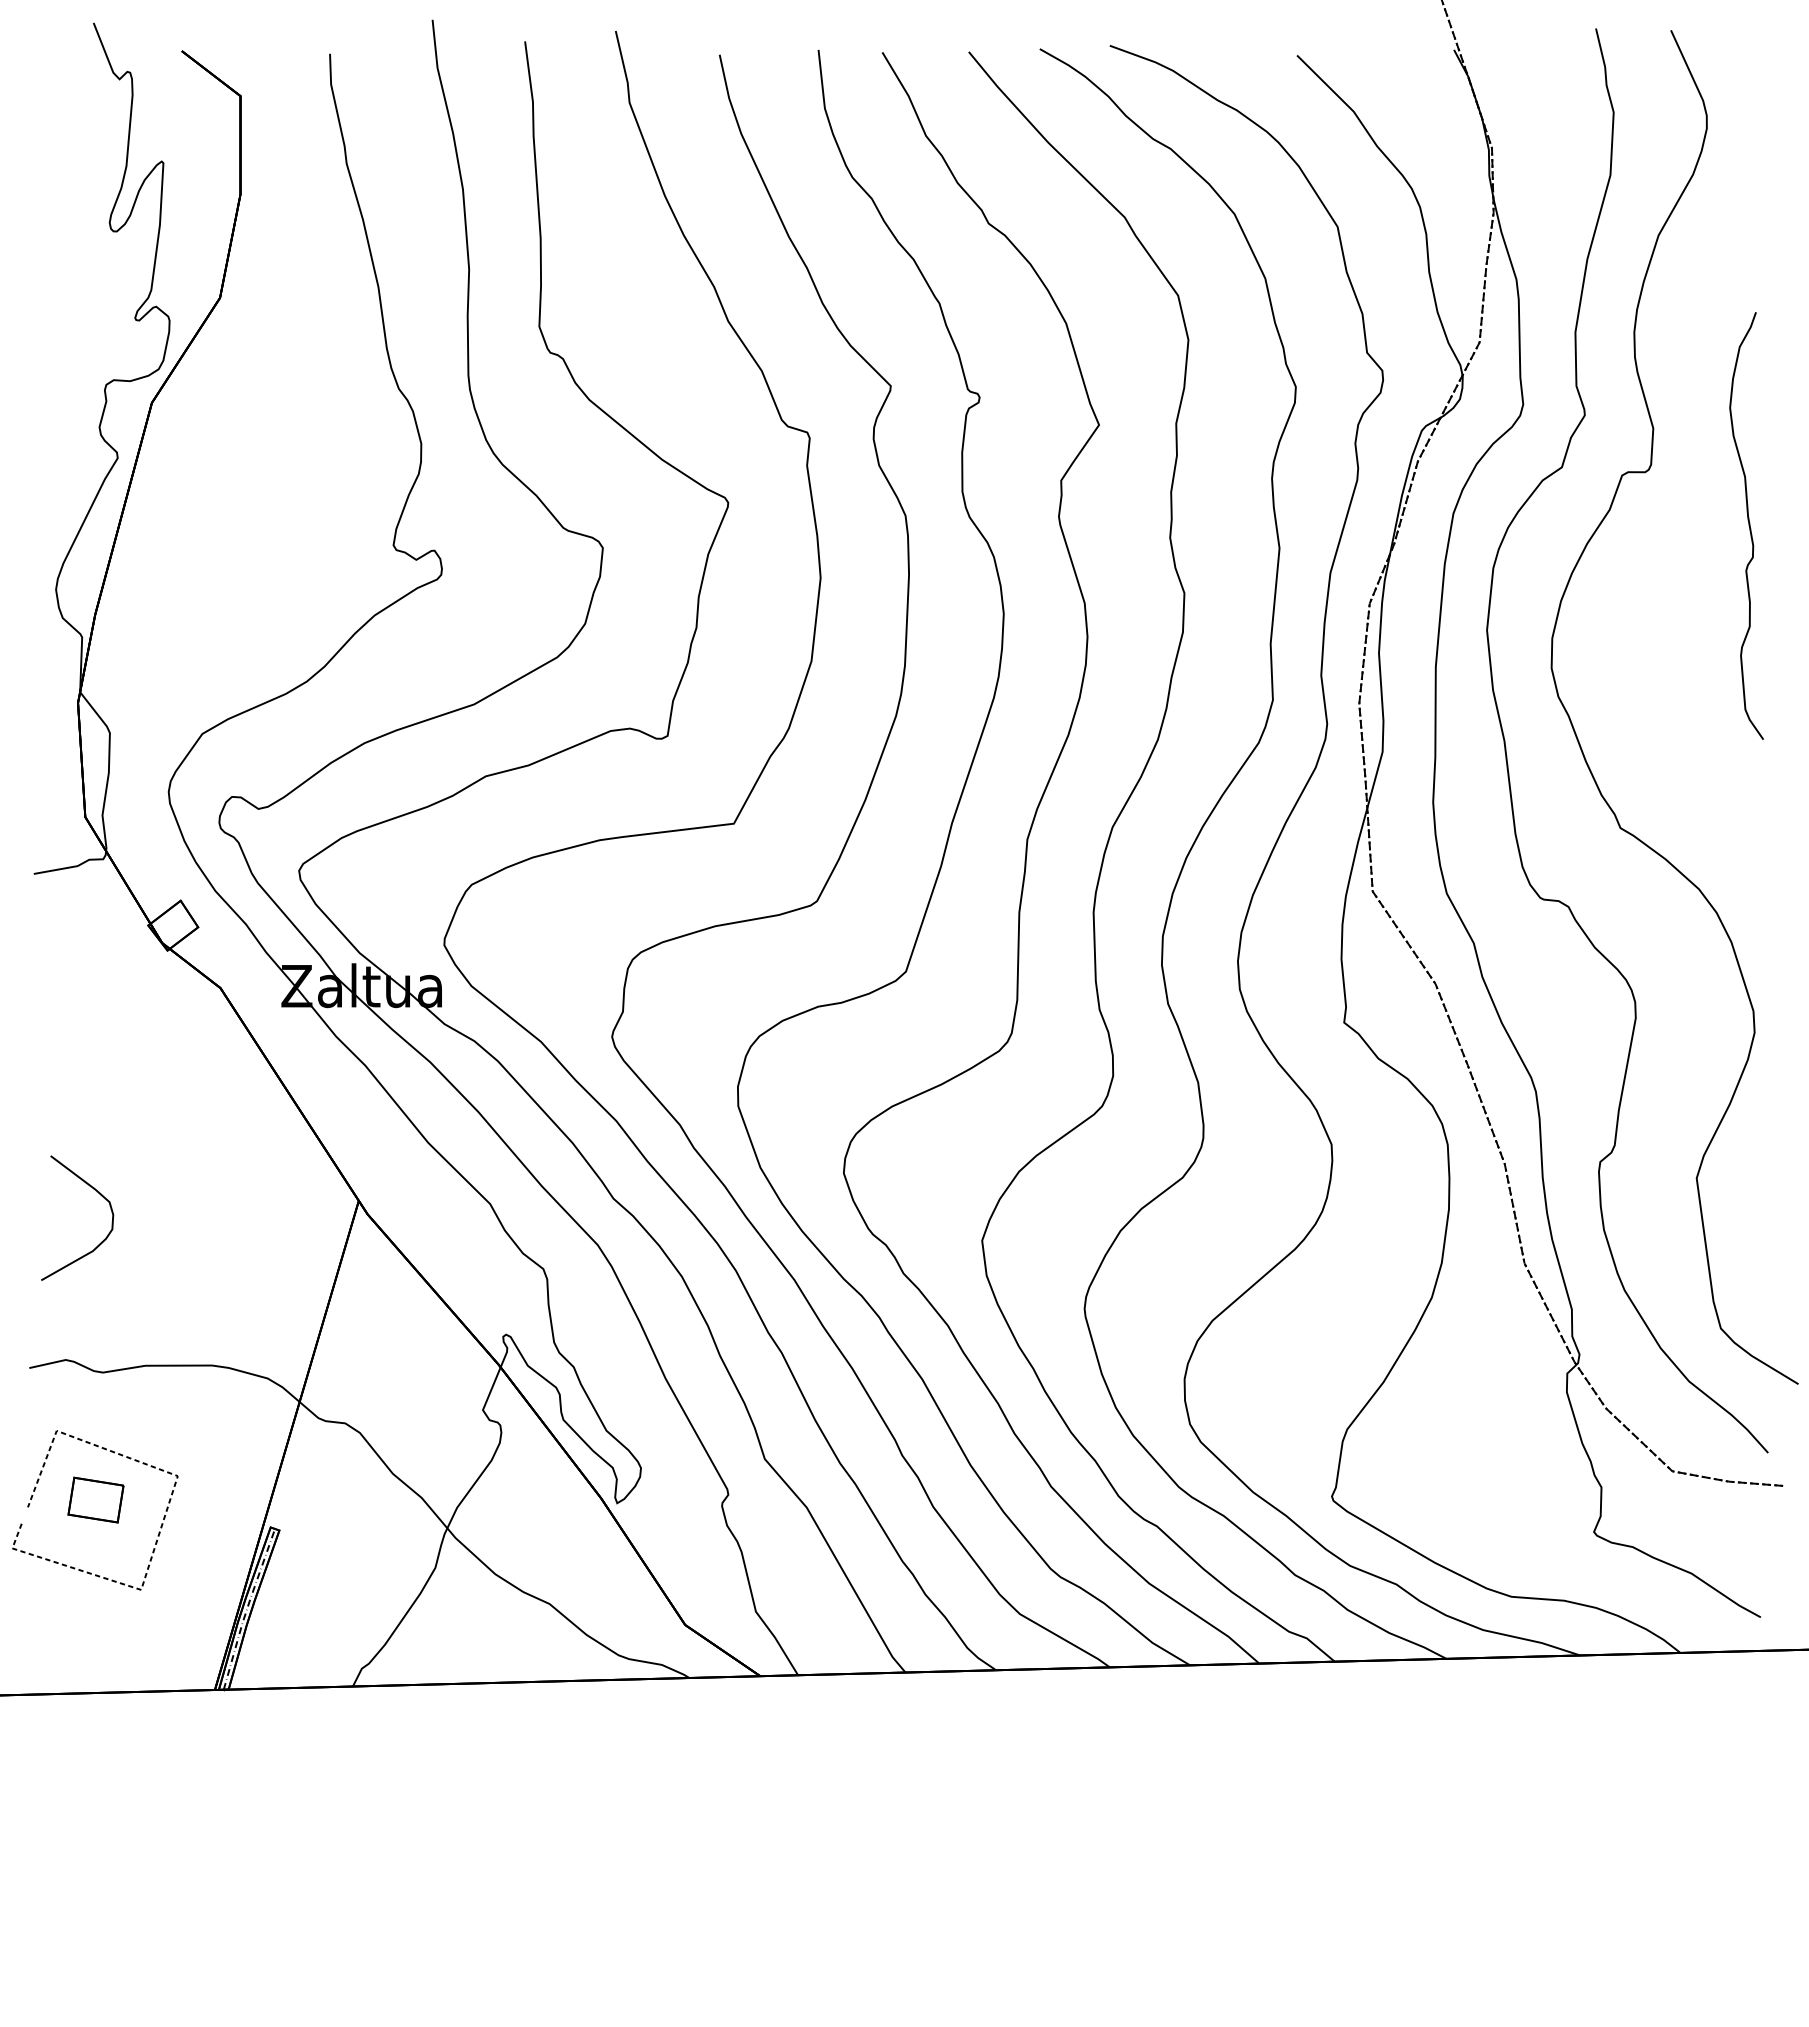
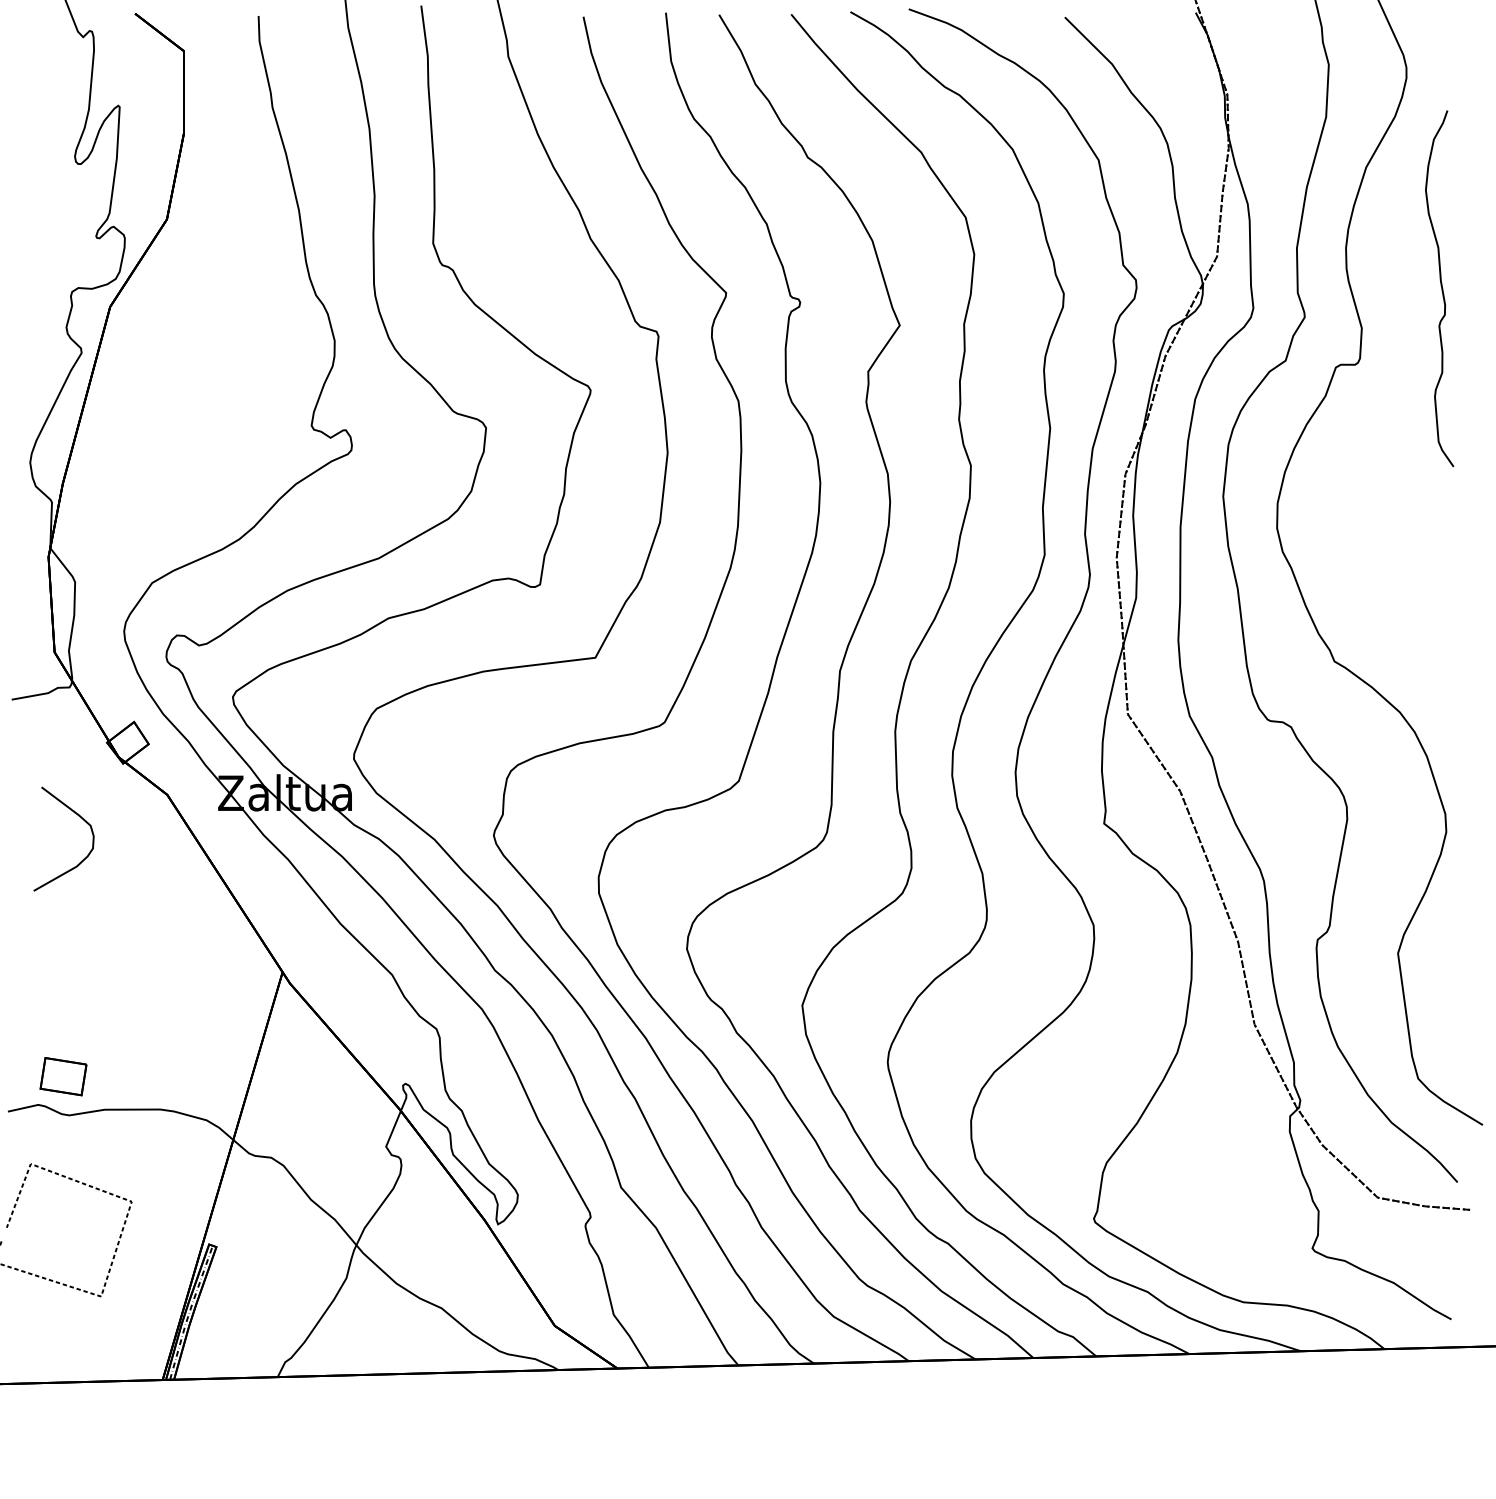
curve: (1748, 525) -> (1441, 288), moved
curve: (99, 1194) -> (82, 819), moved
part: (95, 1499) -> (63, 1076), moved

